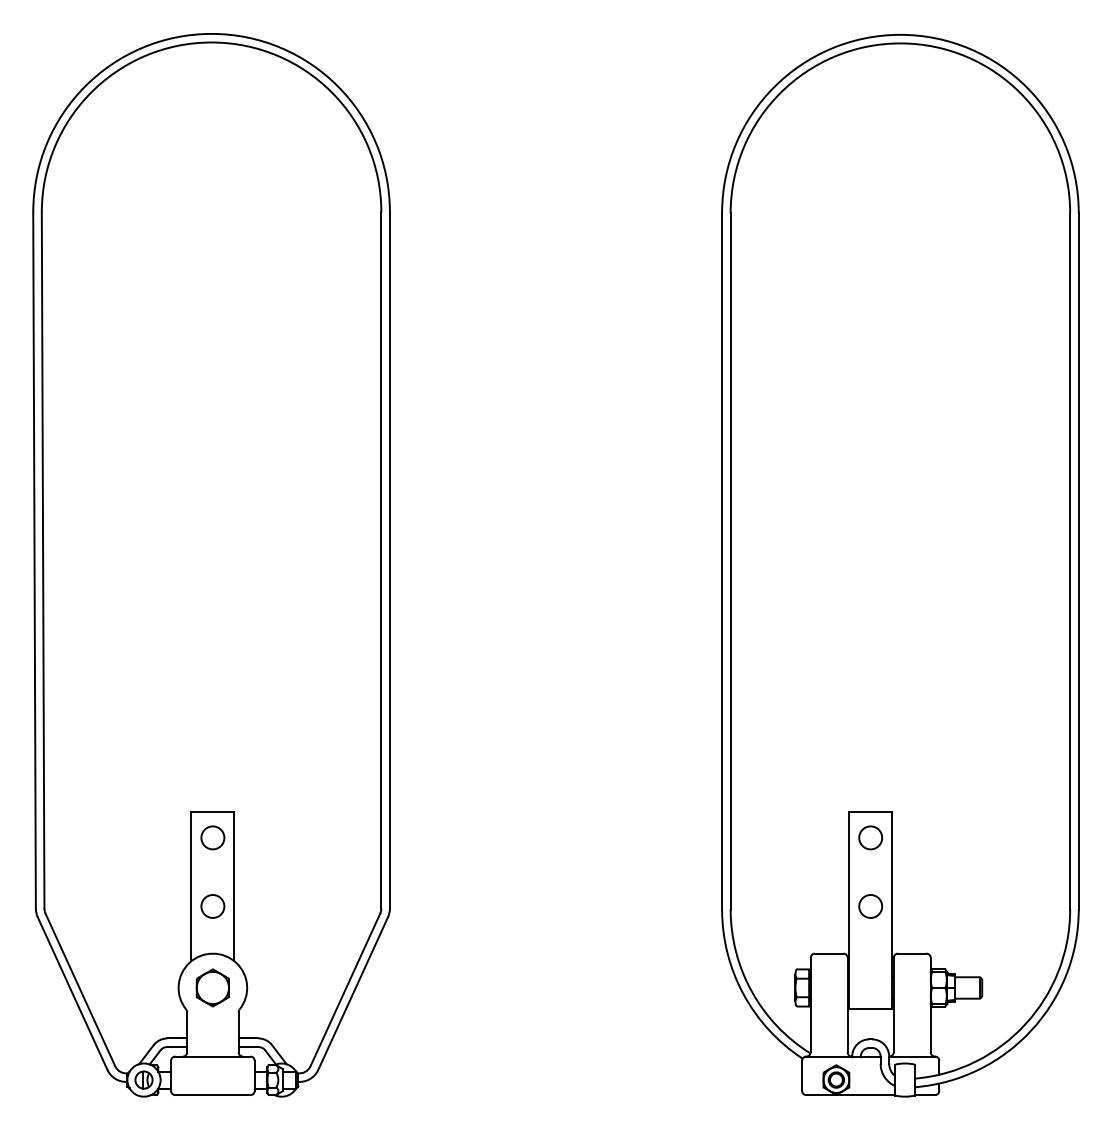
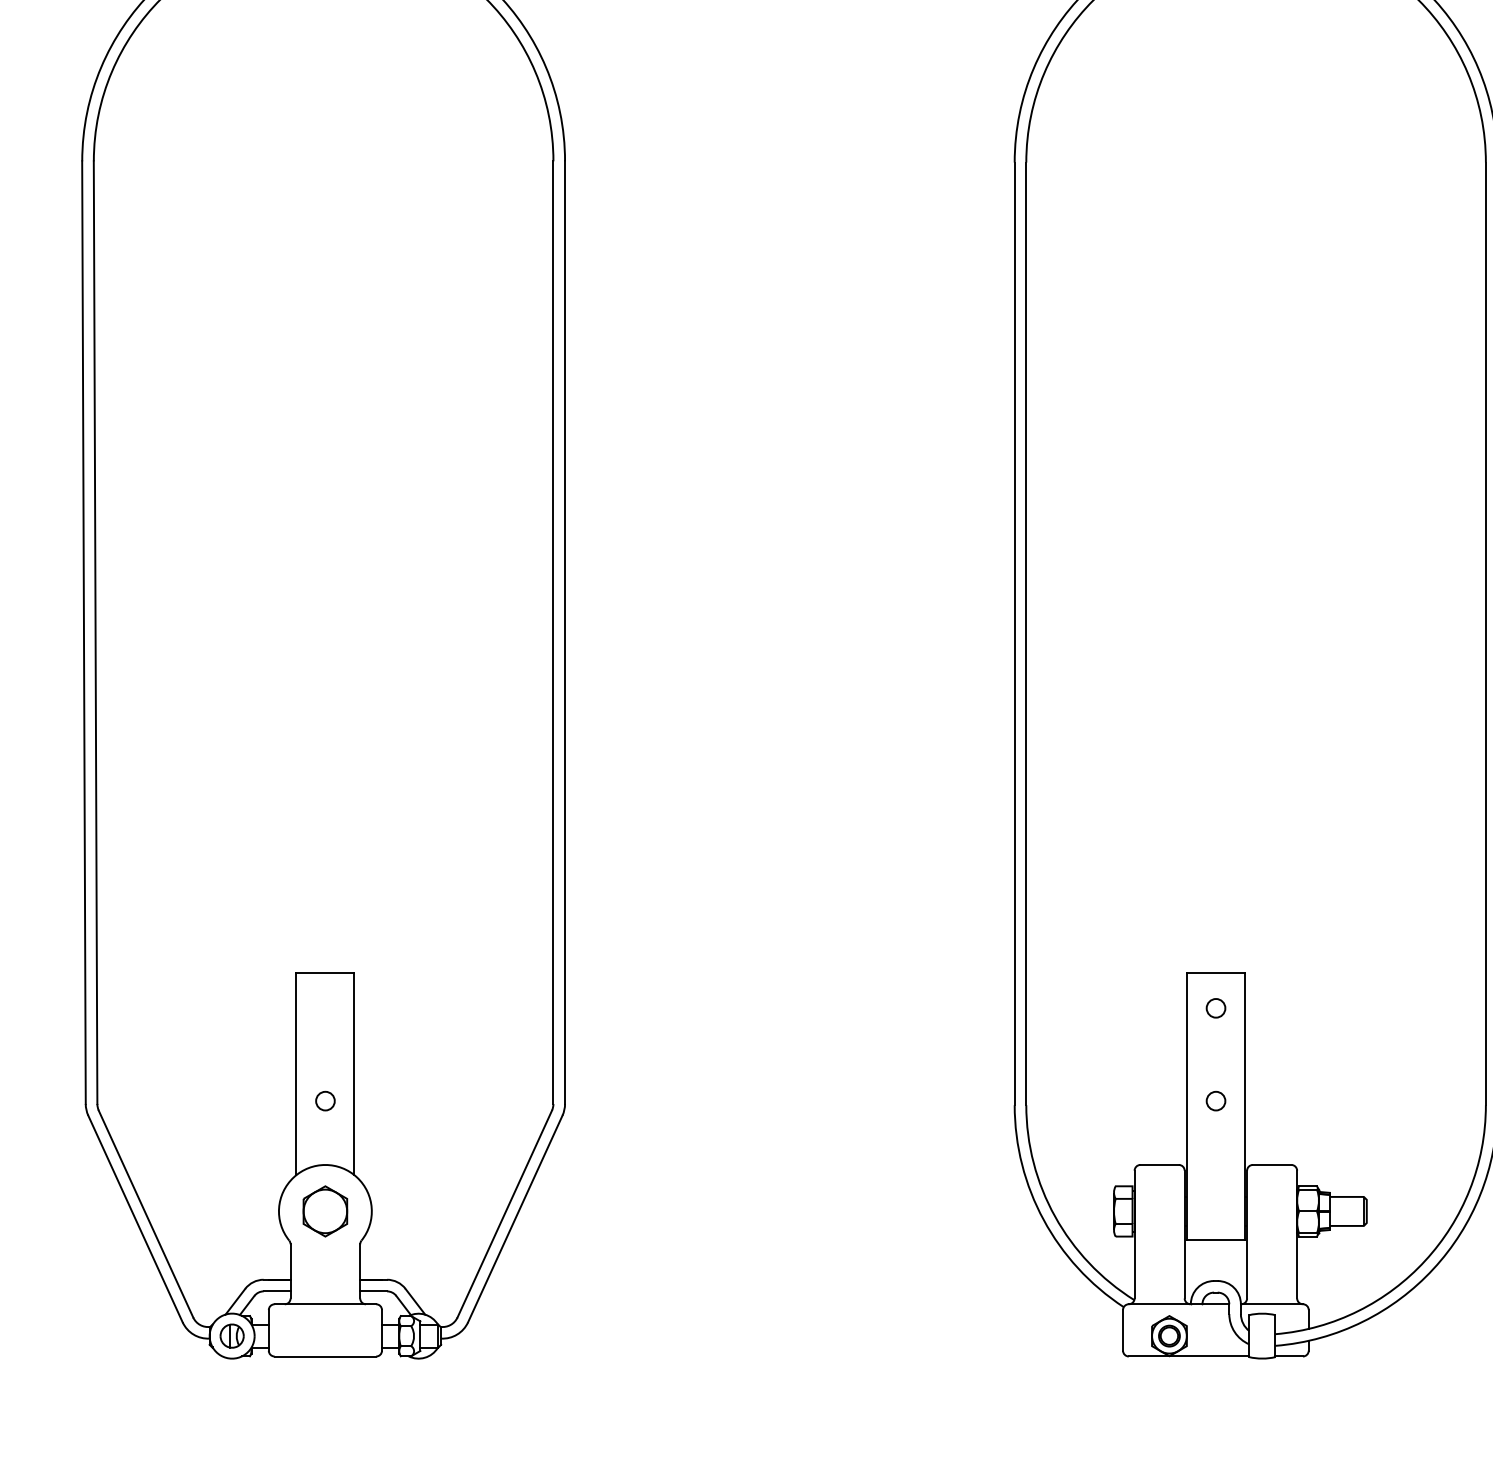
circle: (212, 837) -> (324, 1007), removed
circle: (870, 837) -> (1215, 1007), size x0.6
circle: (212, 906) -> (324, 1101), size x0.6
circle: (870, 906) -> (1215, 1101), size x0.6

